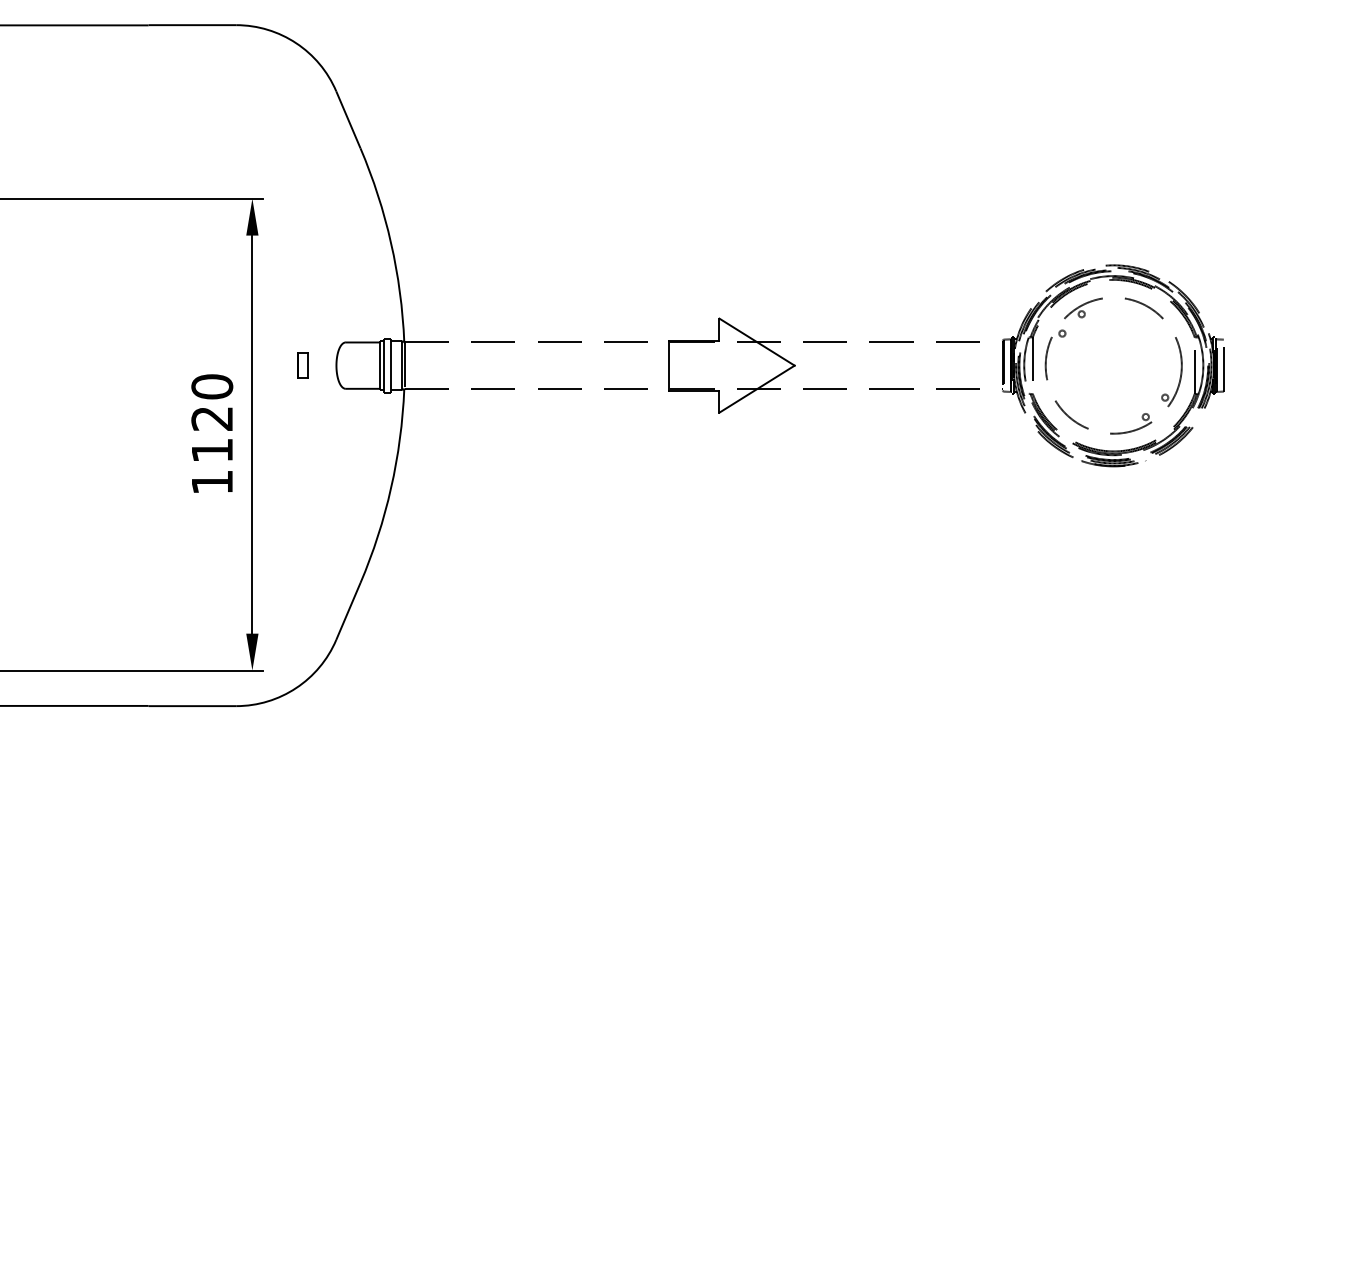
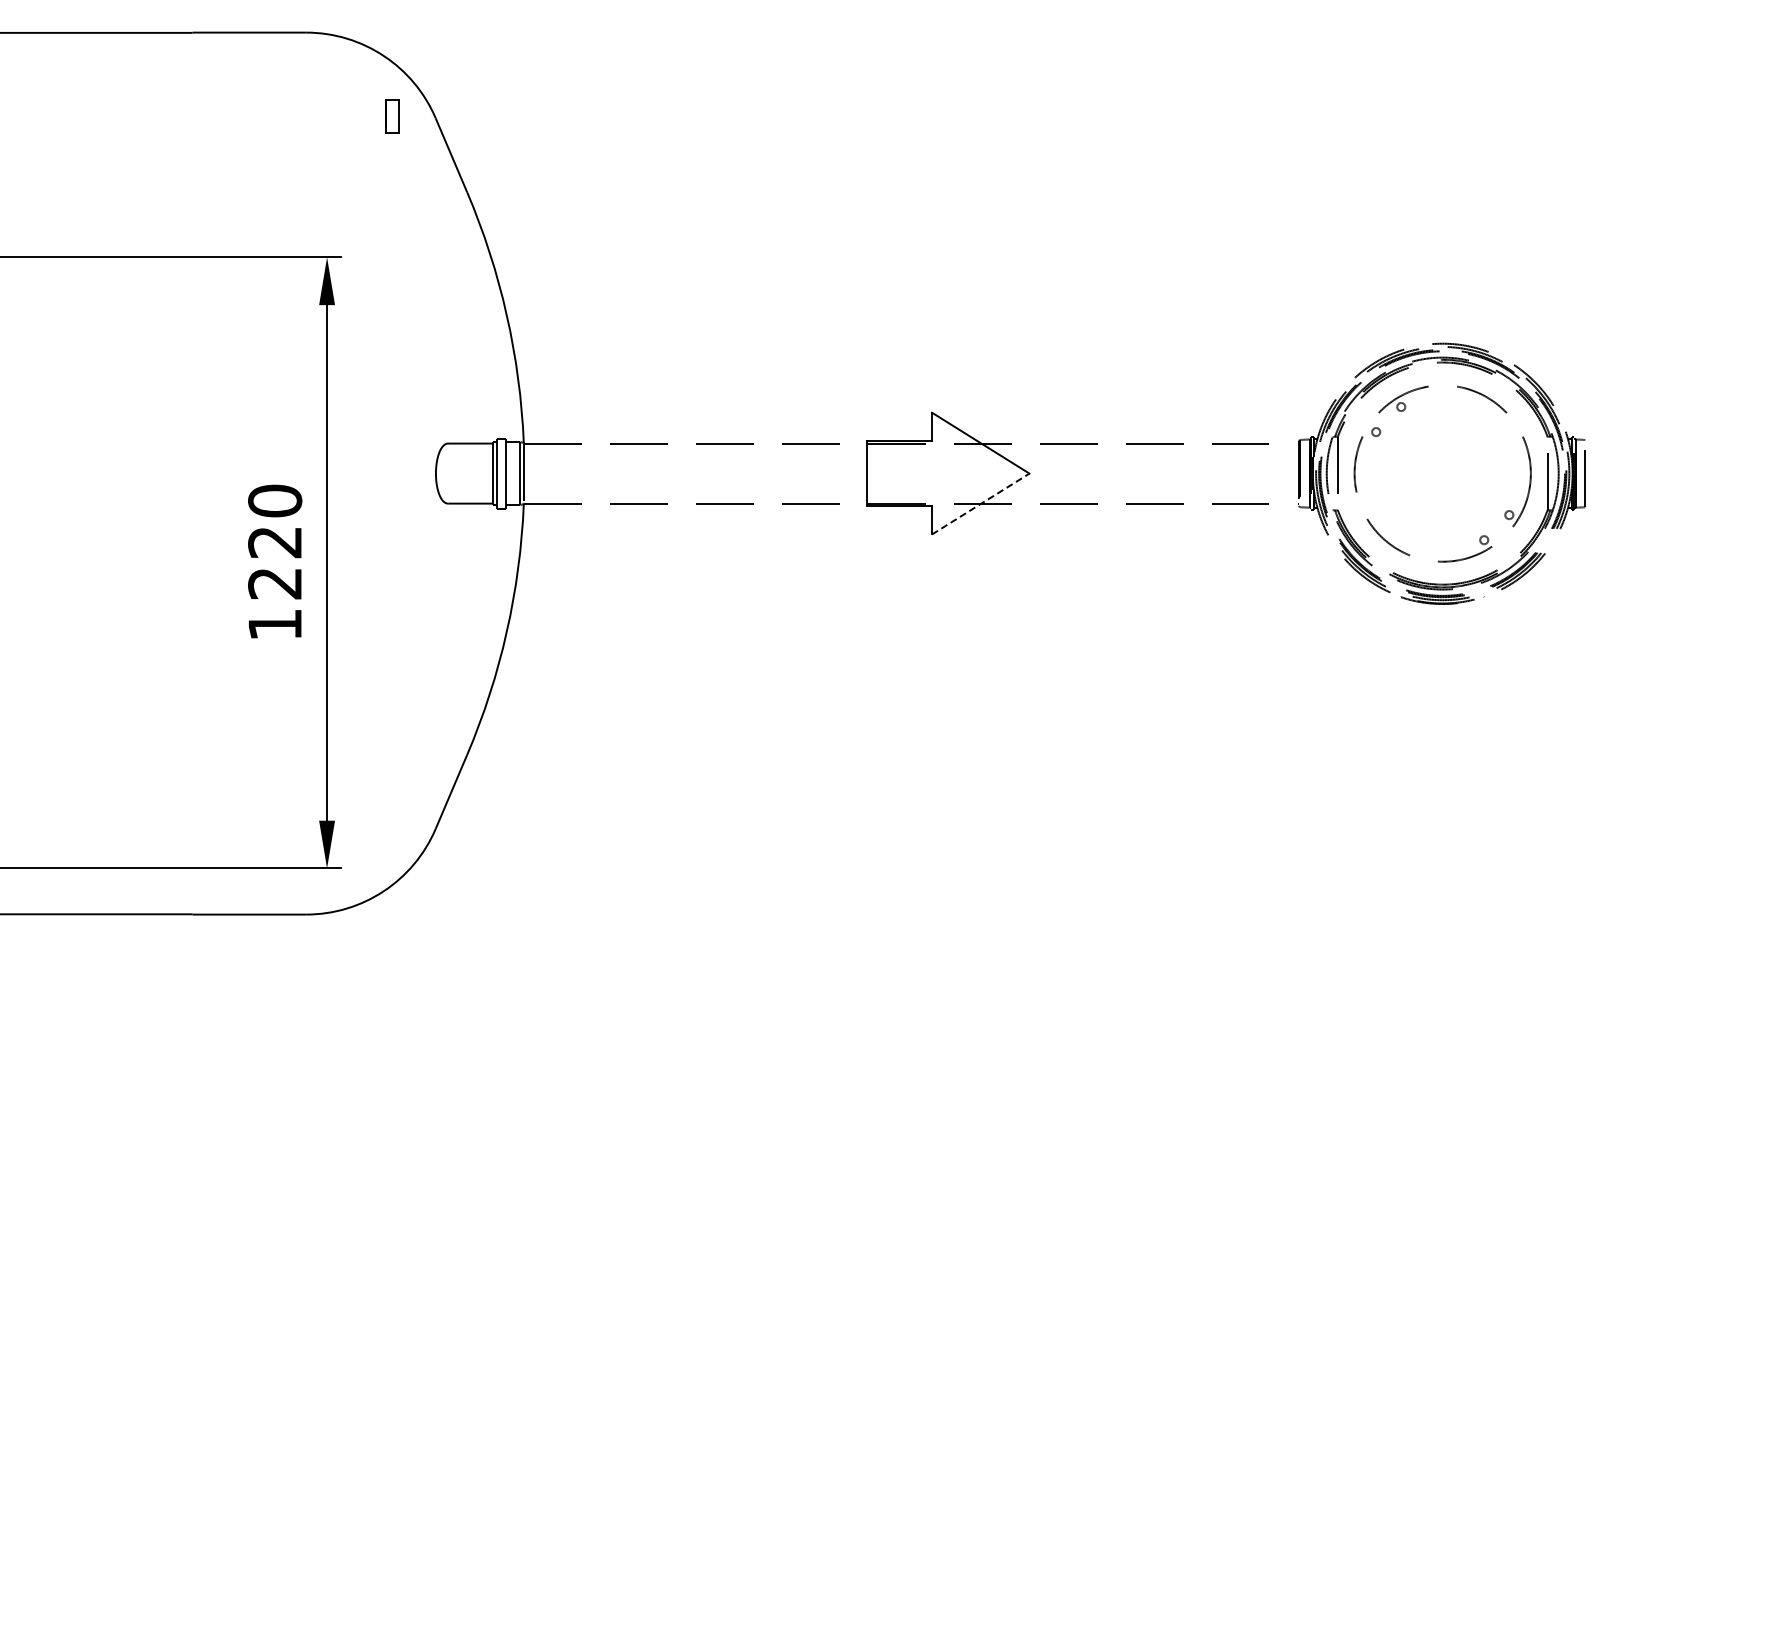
part: (302, 365) -> (392, 116), moved
line: (757, 388) -> (981, 503), solid -> dashed
text: (211, 450) -> (274, 583), 1120 -> 1220

